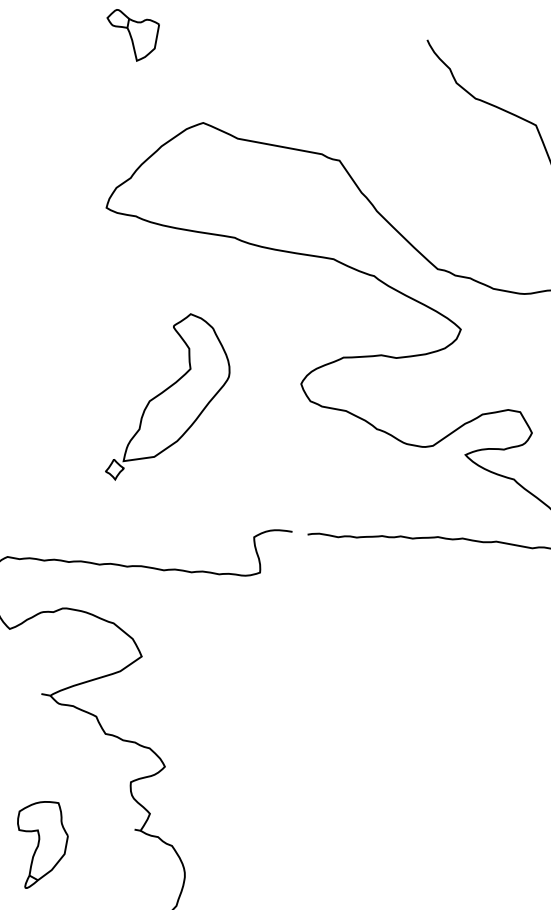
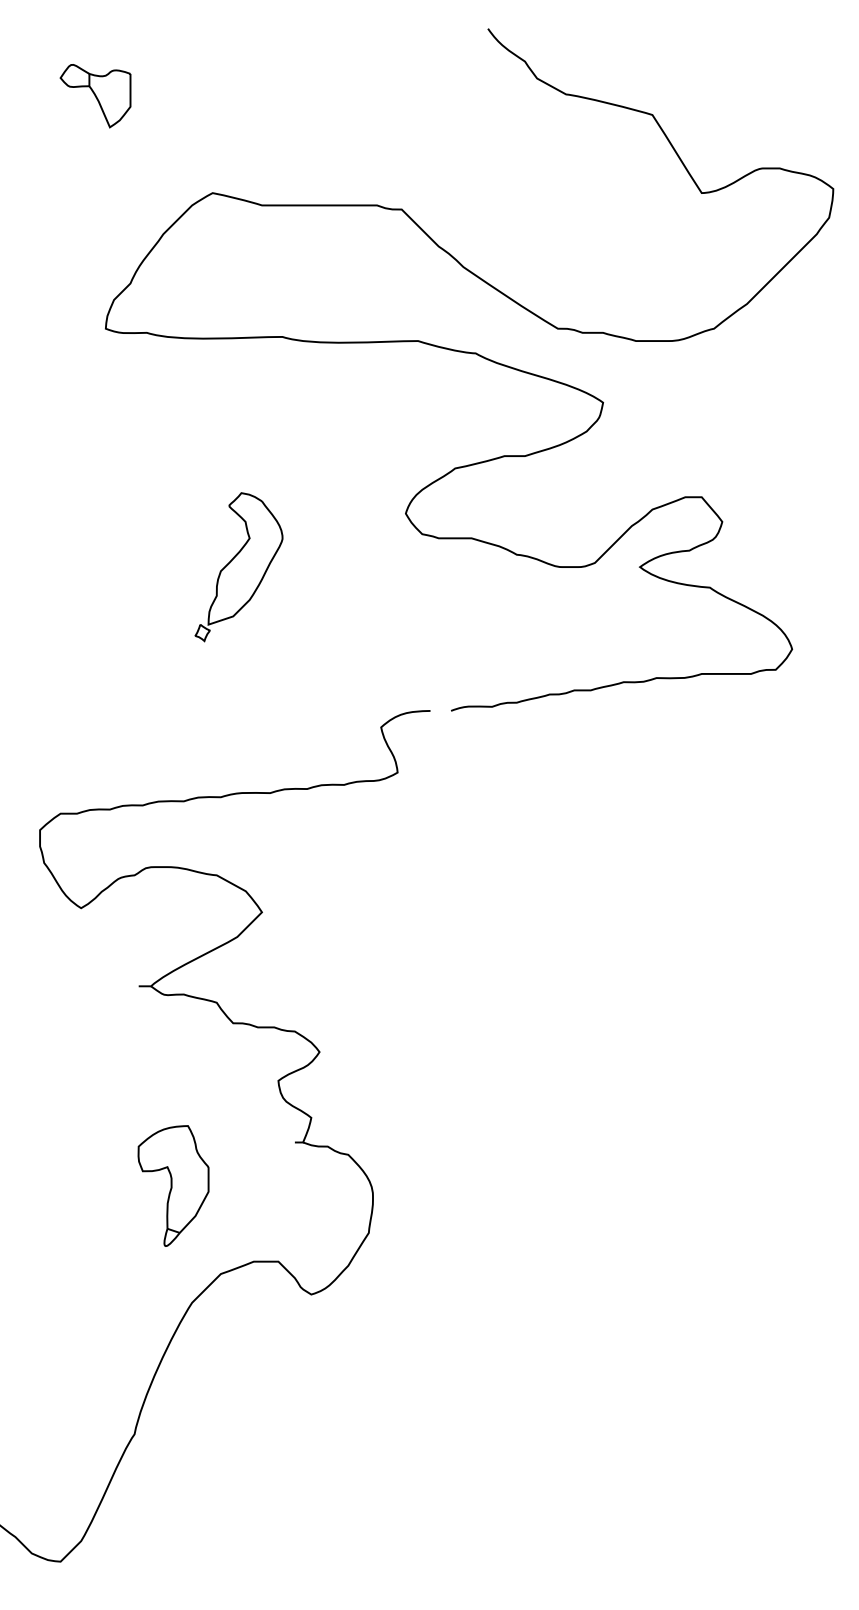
part: (171, 400) -> (238, 567), size x0.62

